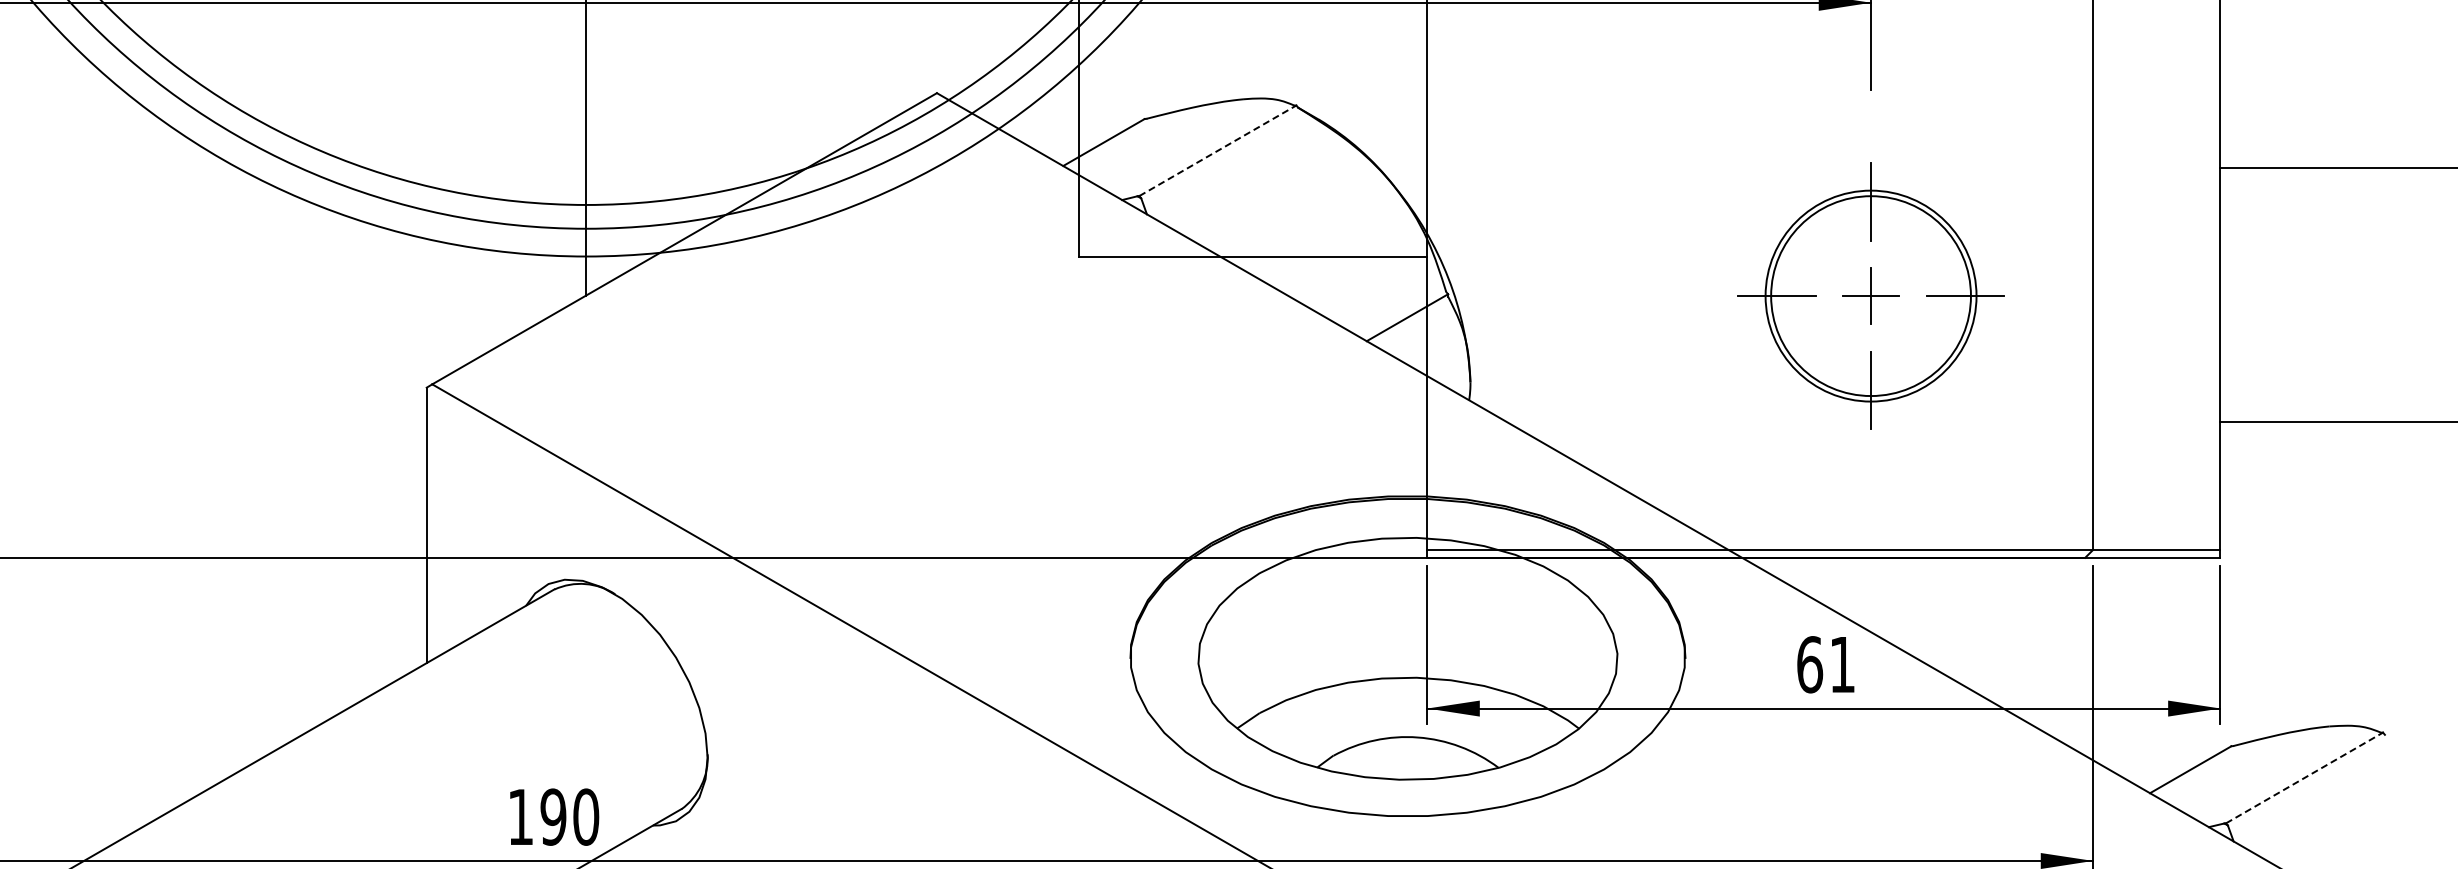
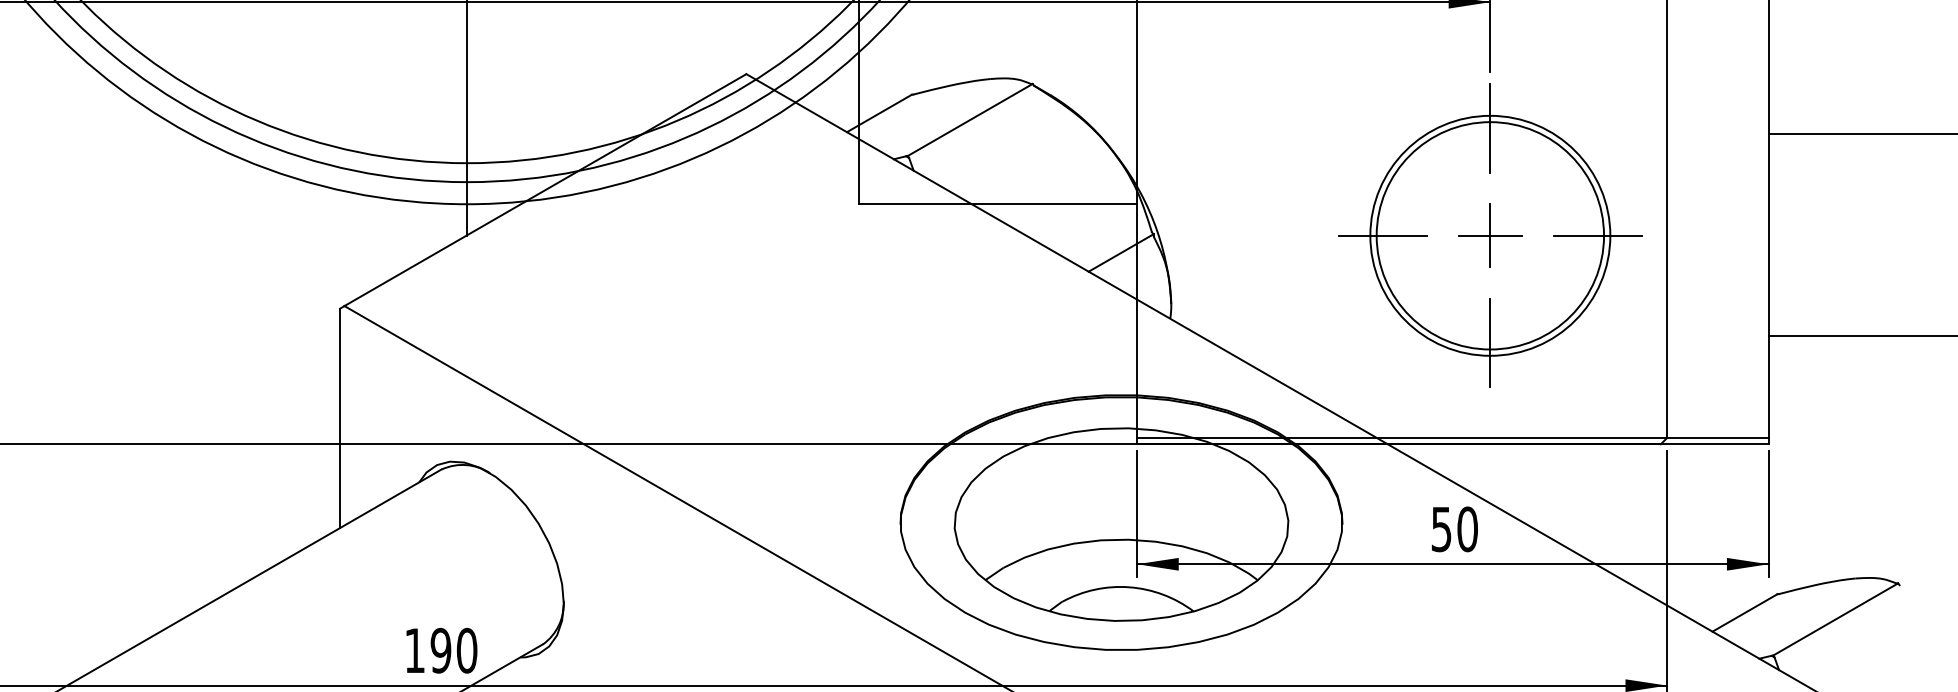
line: (1217, 150) -> (969, 119), dashed -> solid
part: (1870, 295) -> (1489, 235), size x1.43
text: (1826, 664) -> (1454, 529), 61 -> 50
line: (2304, 777) -> (1835, 619), dashed -> solid

